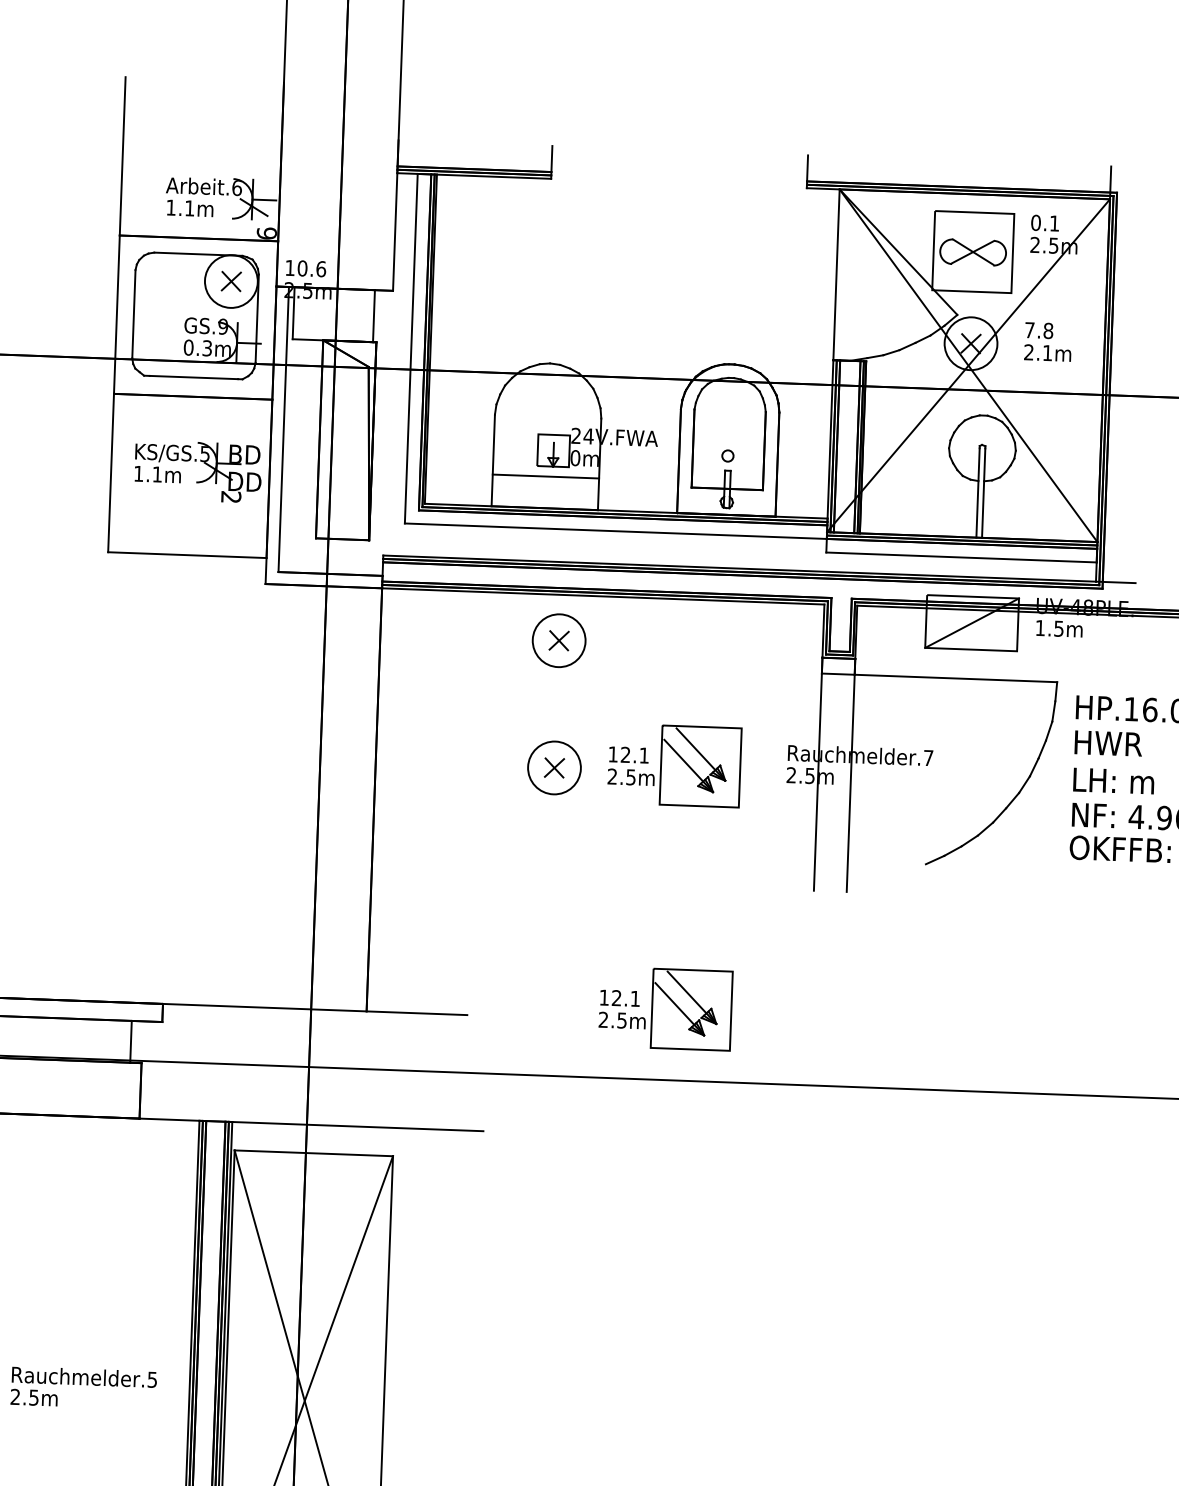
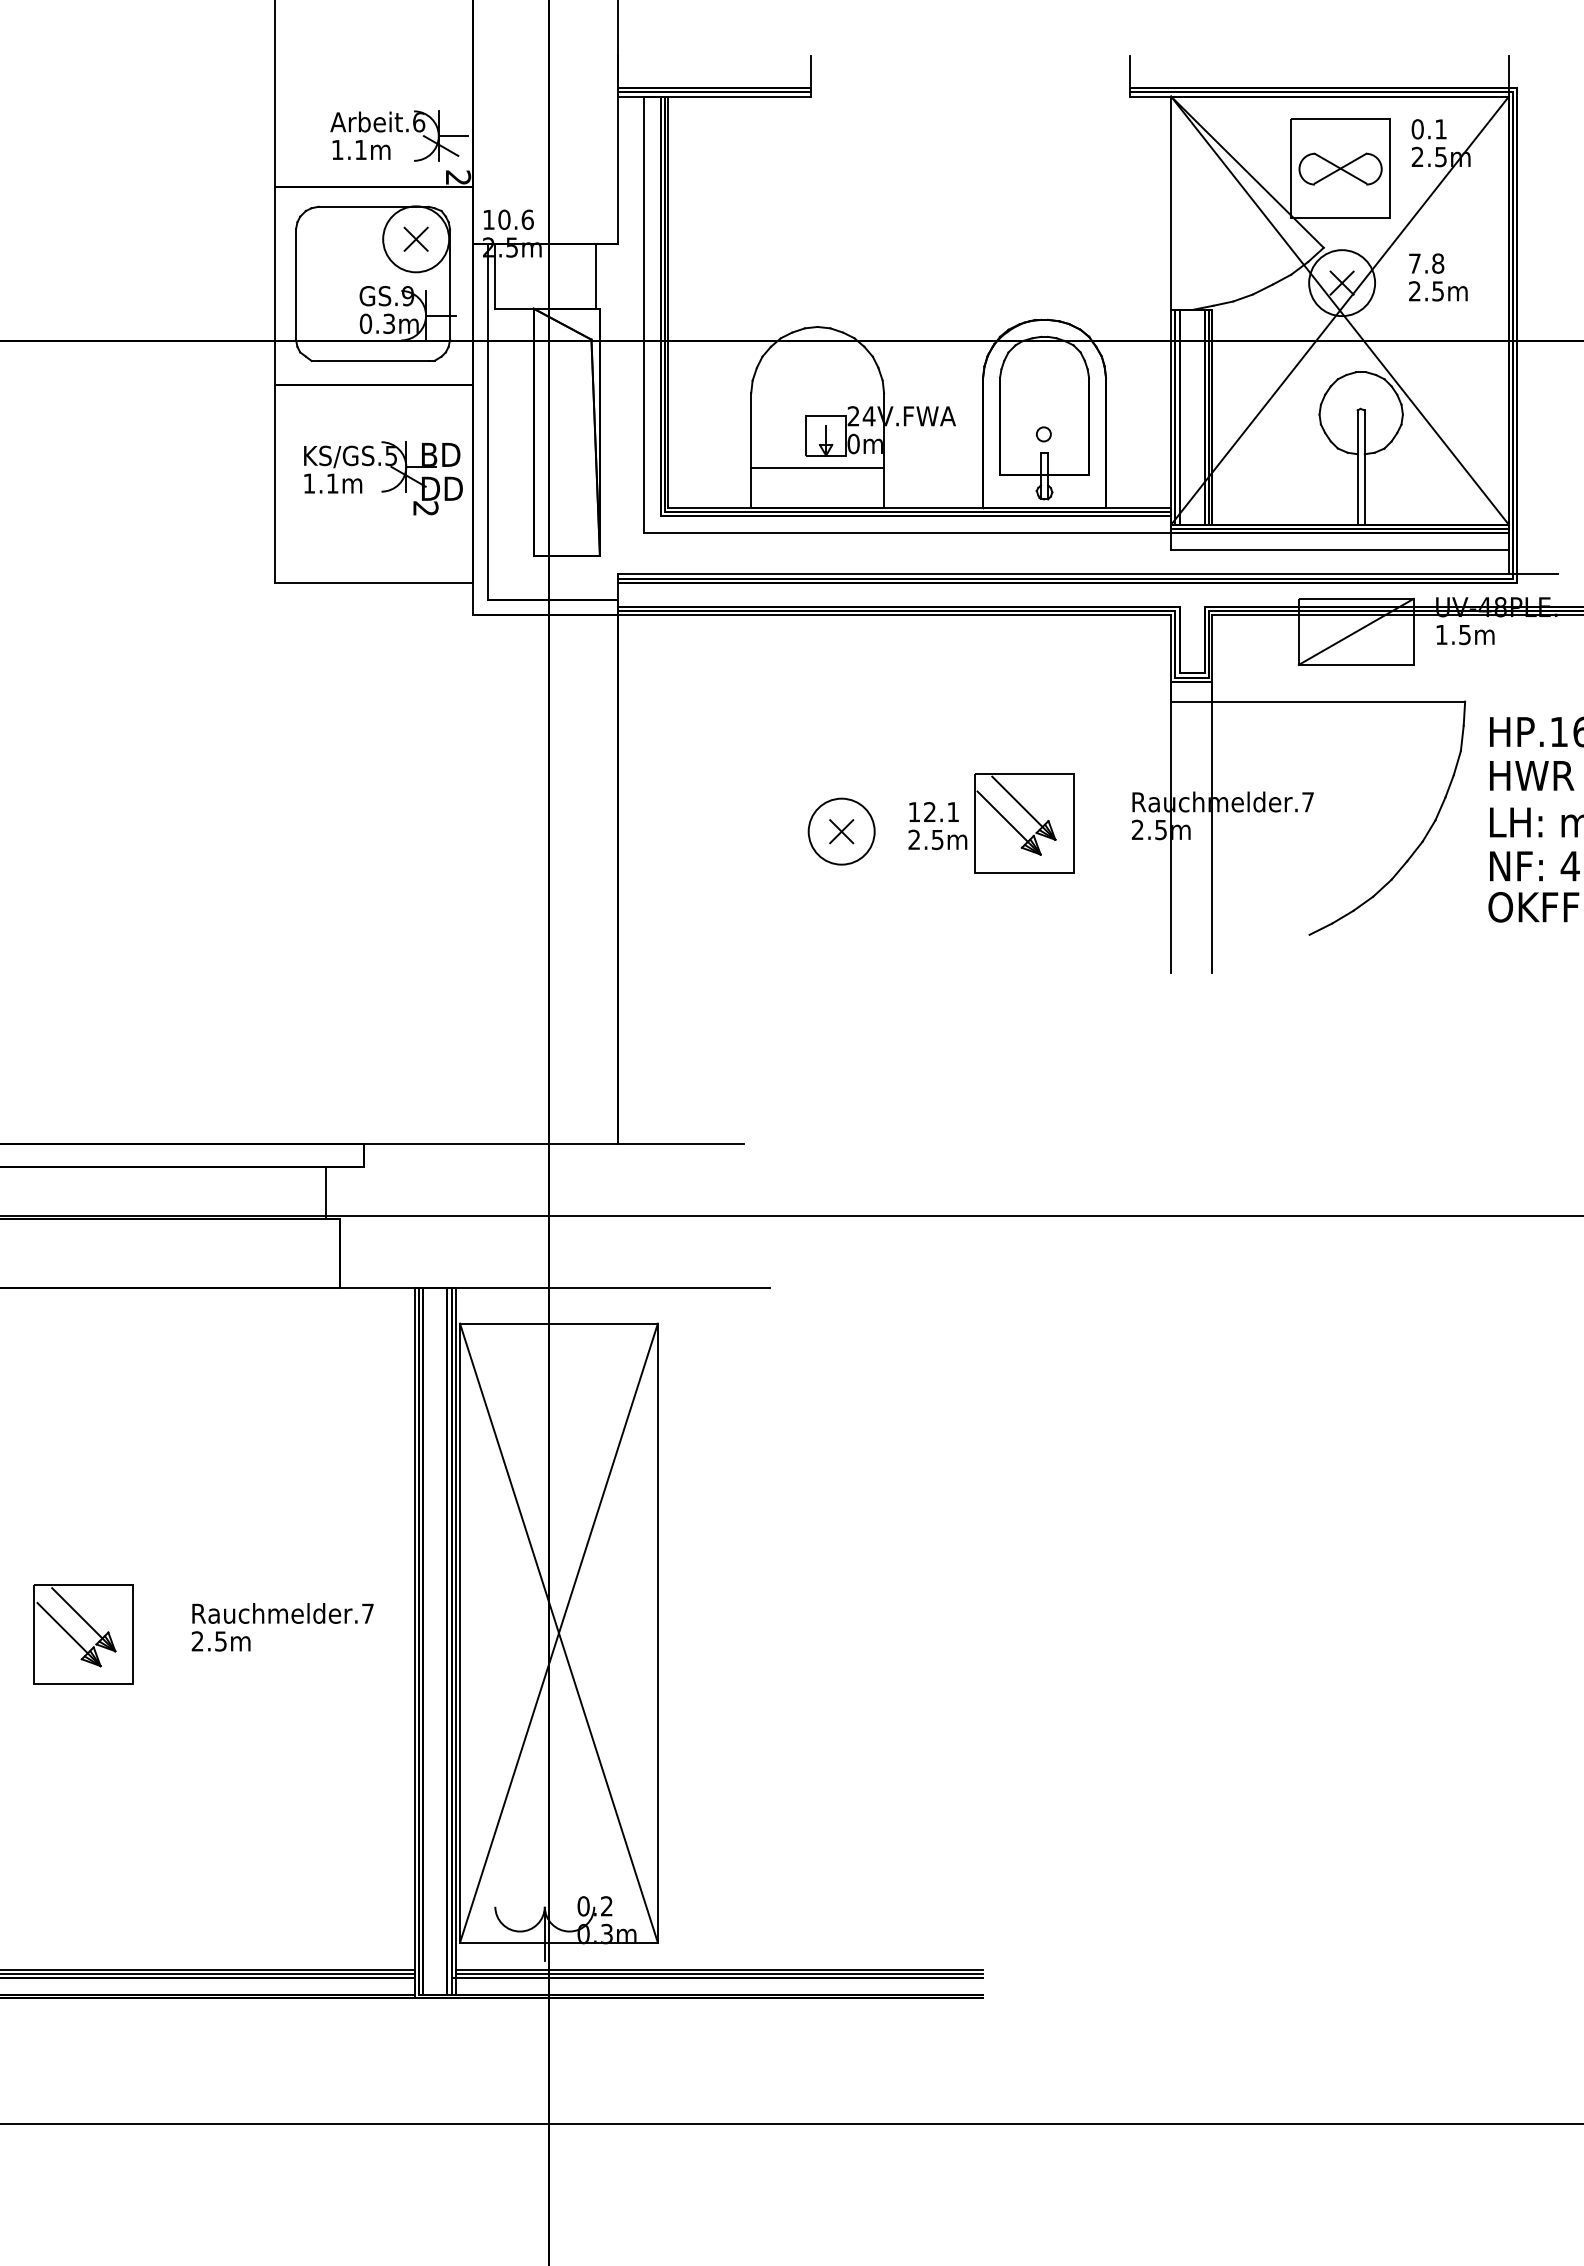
text: (266, 233) -> (457, 177), 9 -> 2
text: (1047, 353) -> (1437, 291), 2.1m -> 2.5m
part: (559, 640) -> (841, 672), removed
part: (665, 1009) -> (991, 1127), removed
text: (152, 1379) -> (367, 1613), Rauchmelder.5 -> Rauchmelder.7

